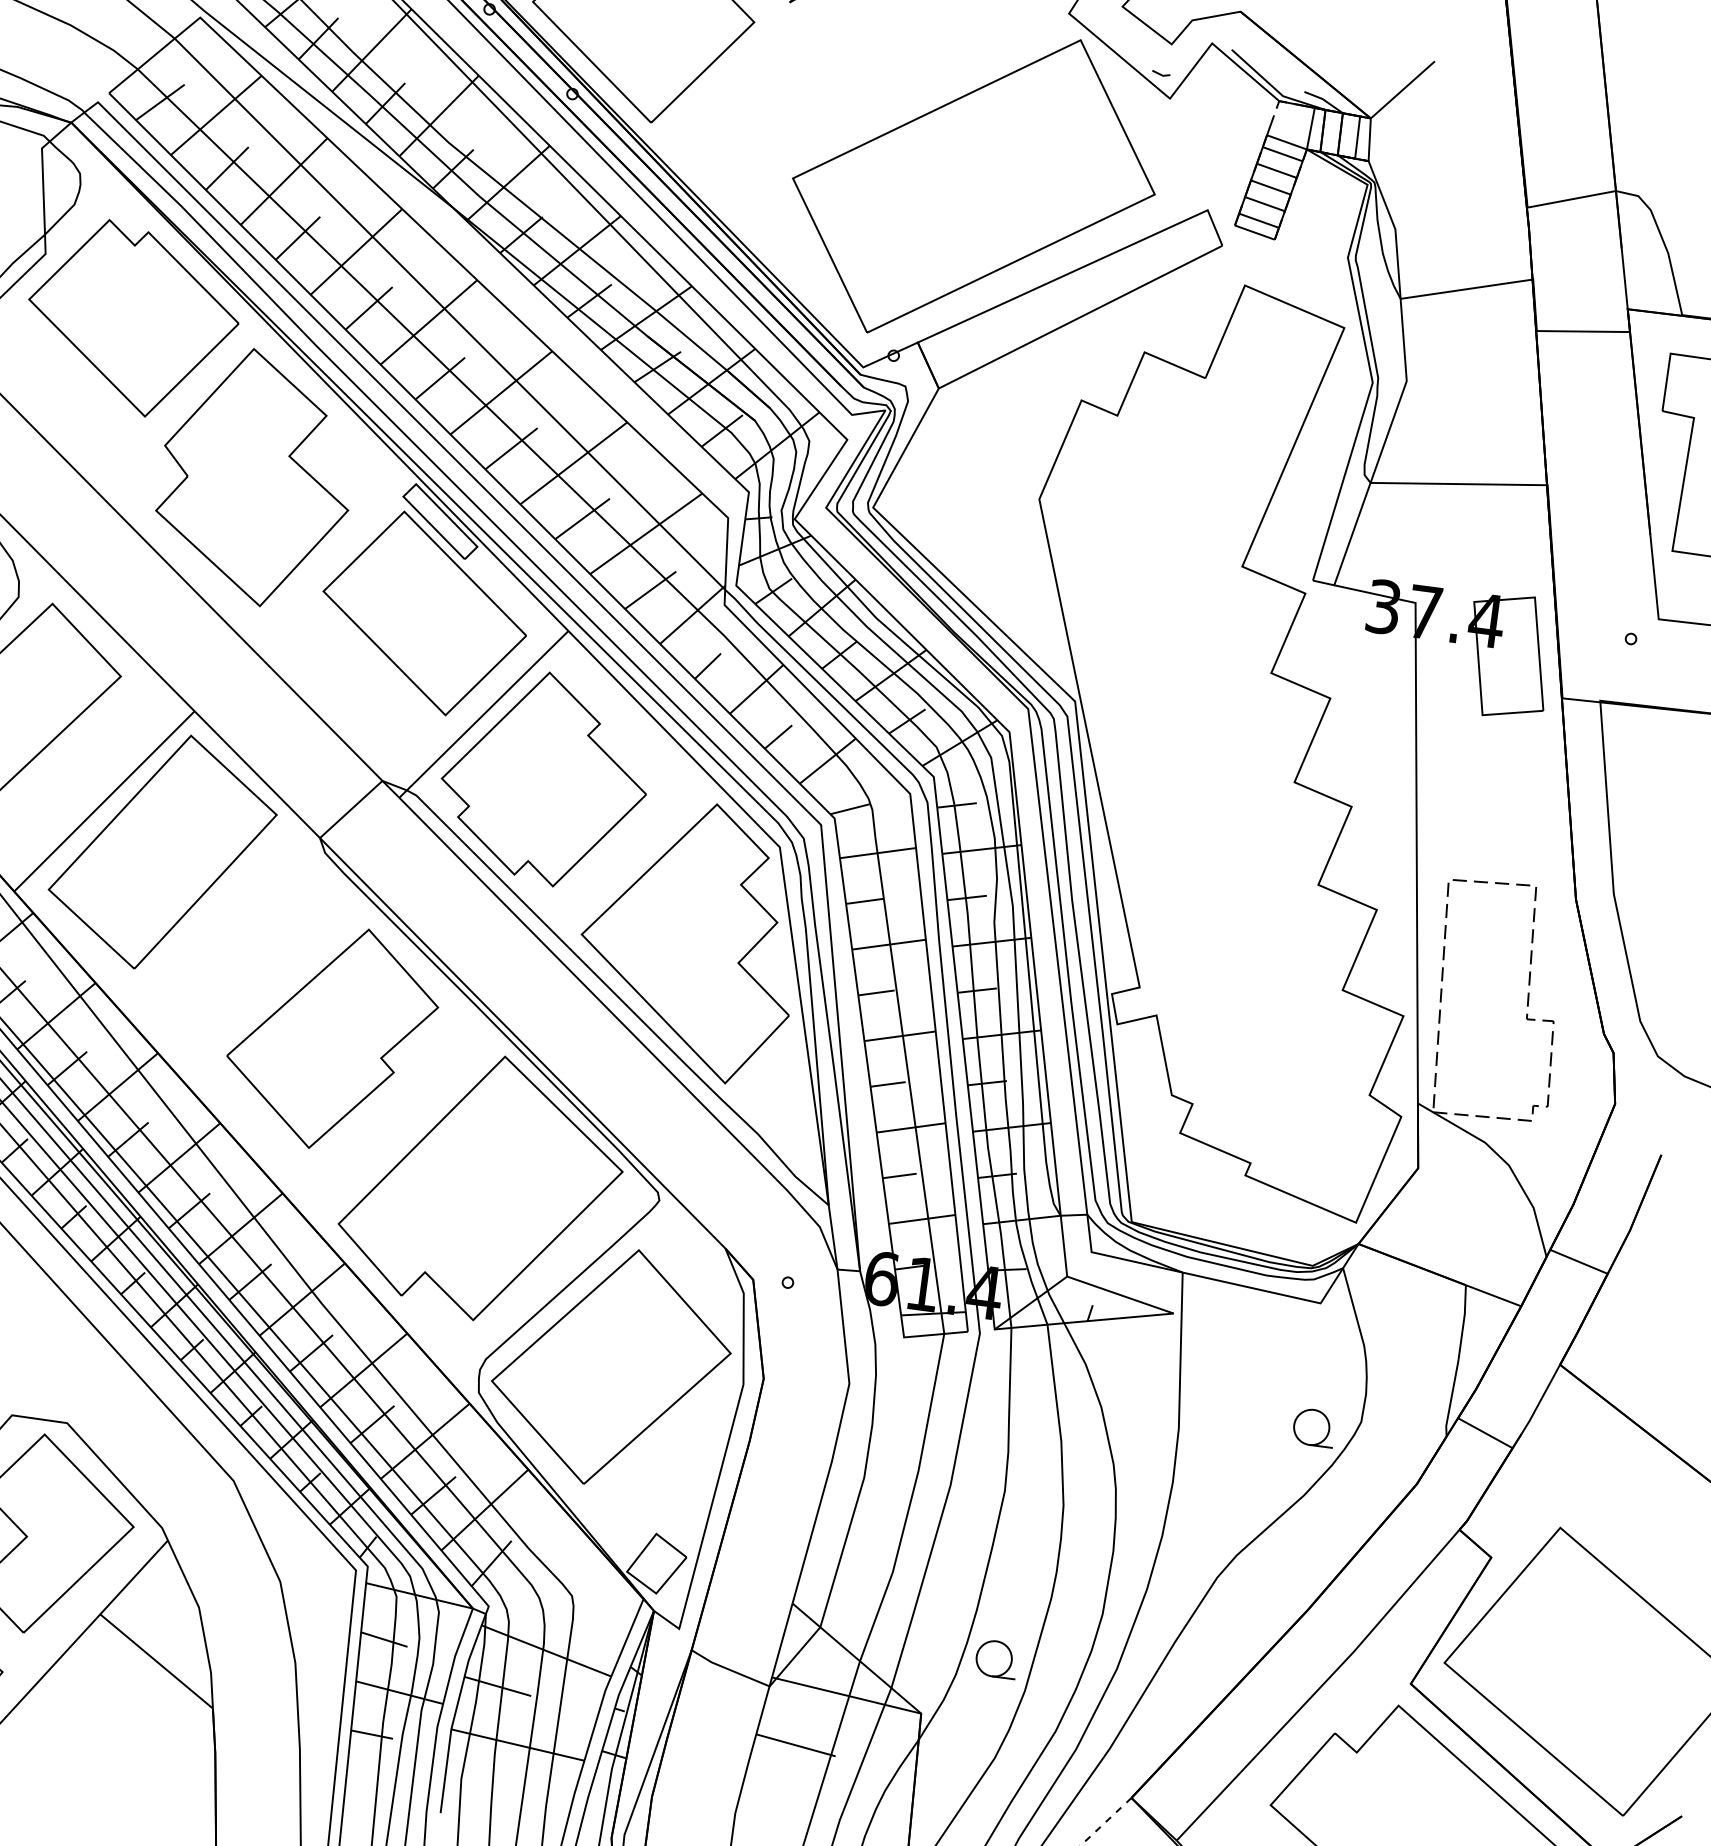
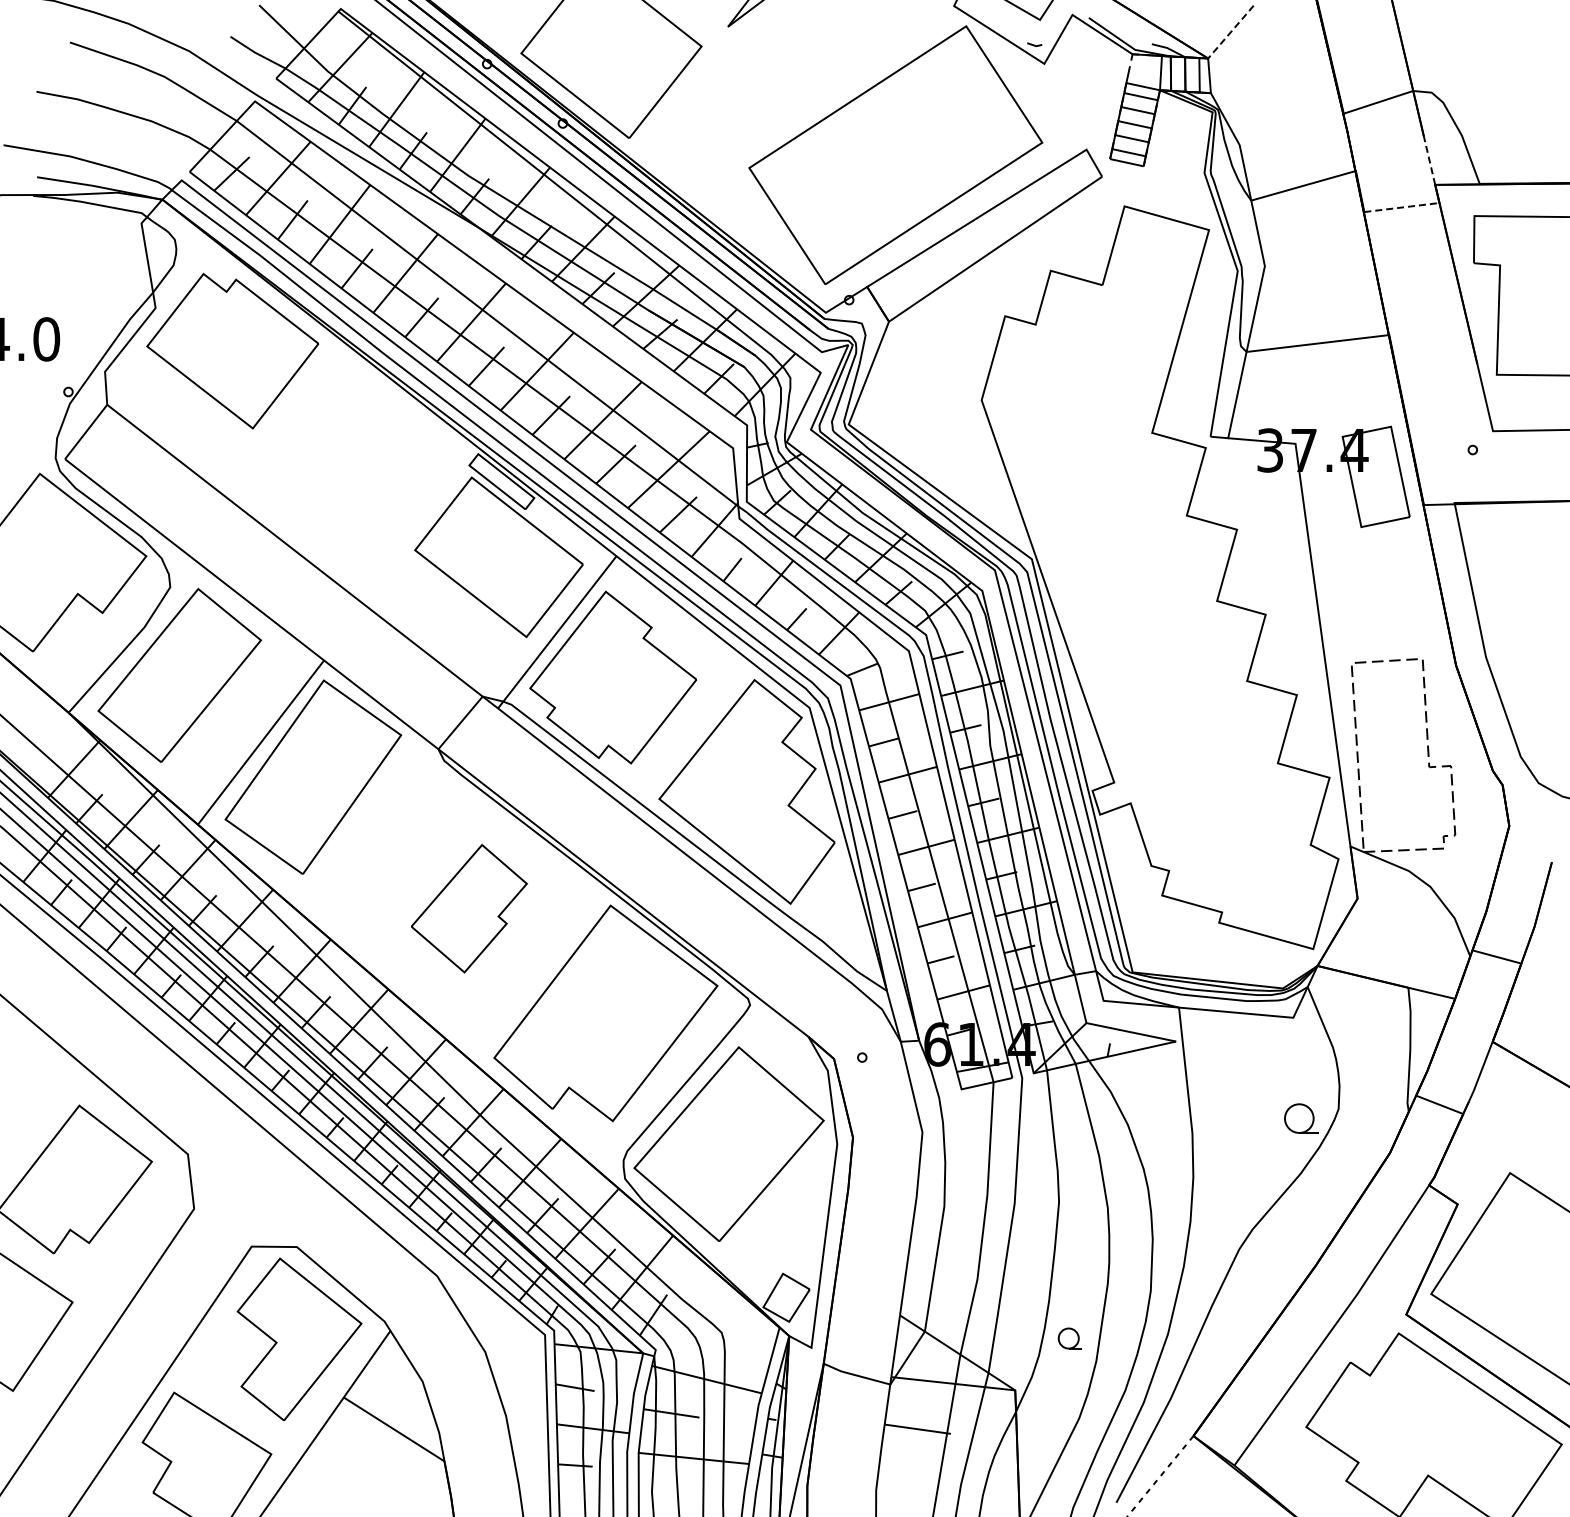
line: (1402, 90) -> (1230, 32), solid -> dashed
line: (1624, 278) -> (1429, 160), solid -> dashed
line: (1582, 331) -> (1401, 207), solid -> dashed
part: (255, 477) -> (348, 465), removed
part: (332, 1037) -> (469, 908), size x0.7
part: (995, 1658) -> (1069, 1338), size x0.7

